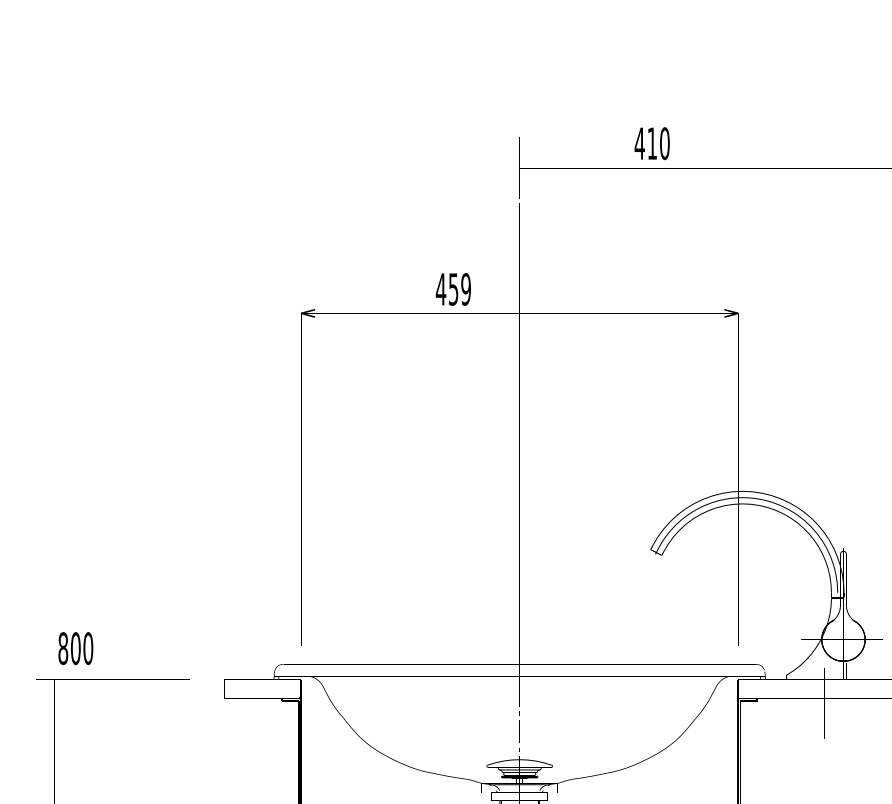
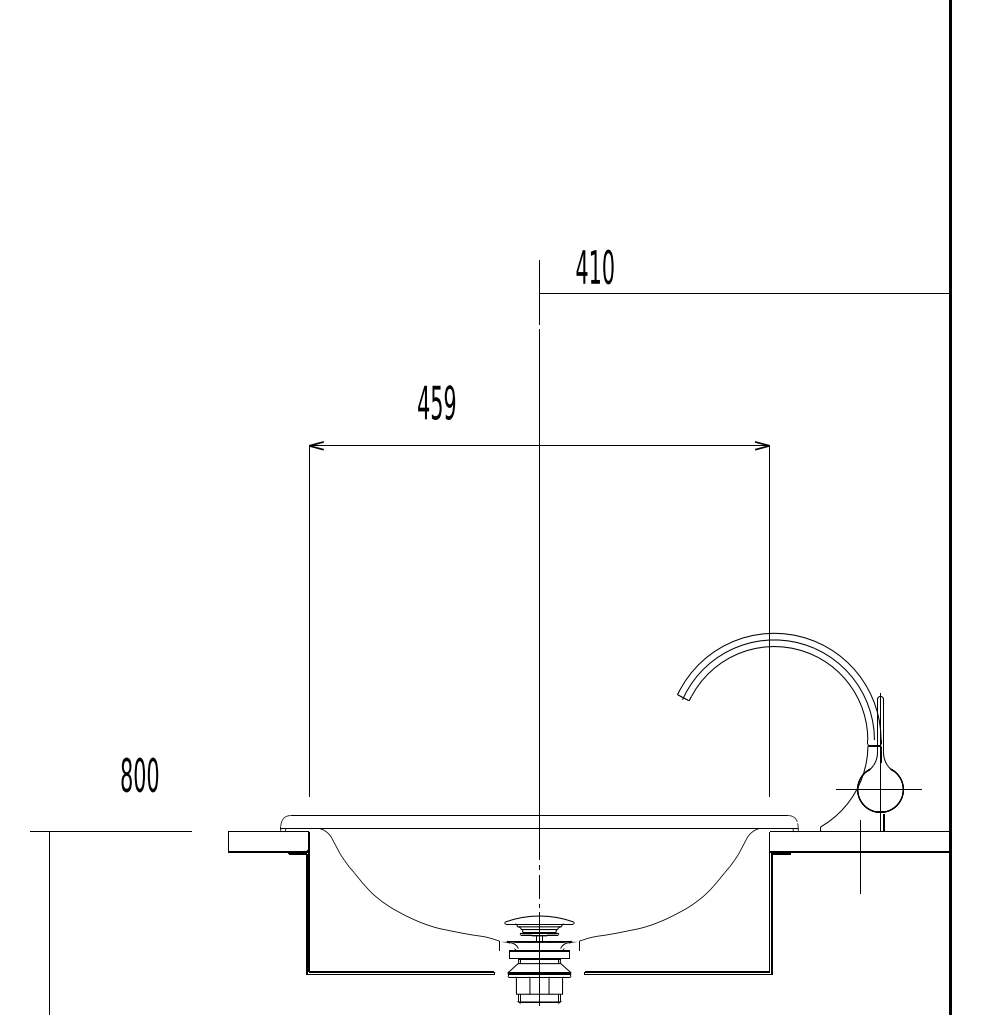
text: (651, 143) -> (594, 266), moved
text: (453, 289) -> (436, 402), moved
text: (75, 648) -> (139, 774), moved

